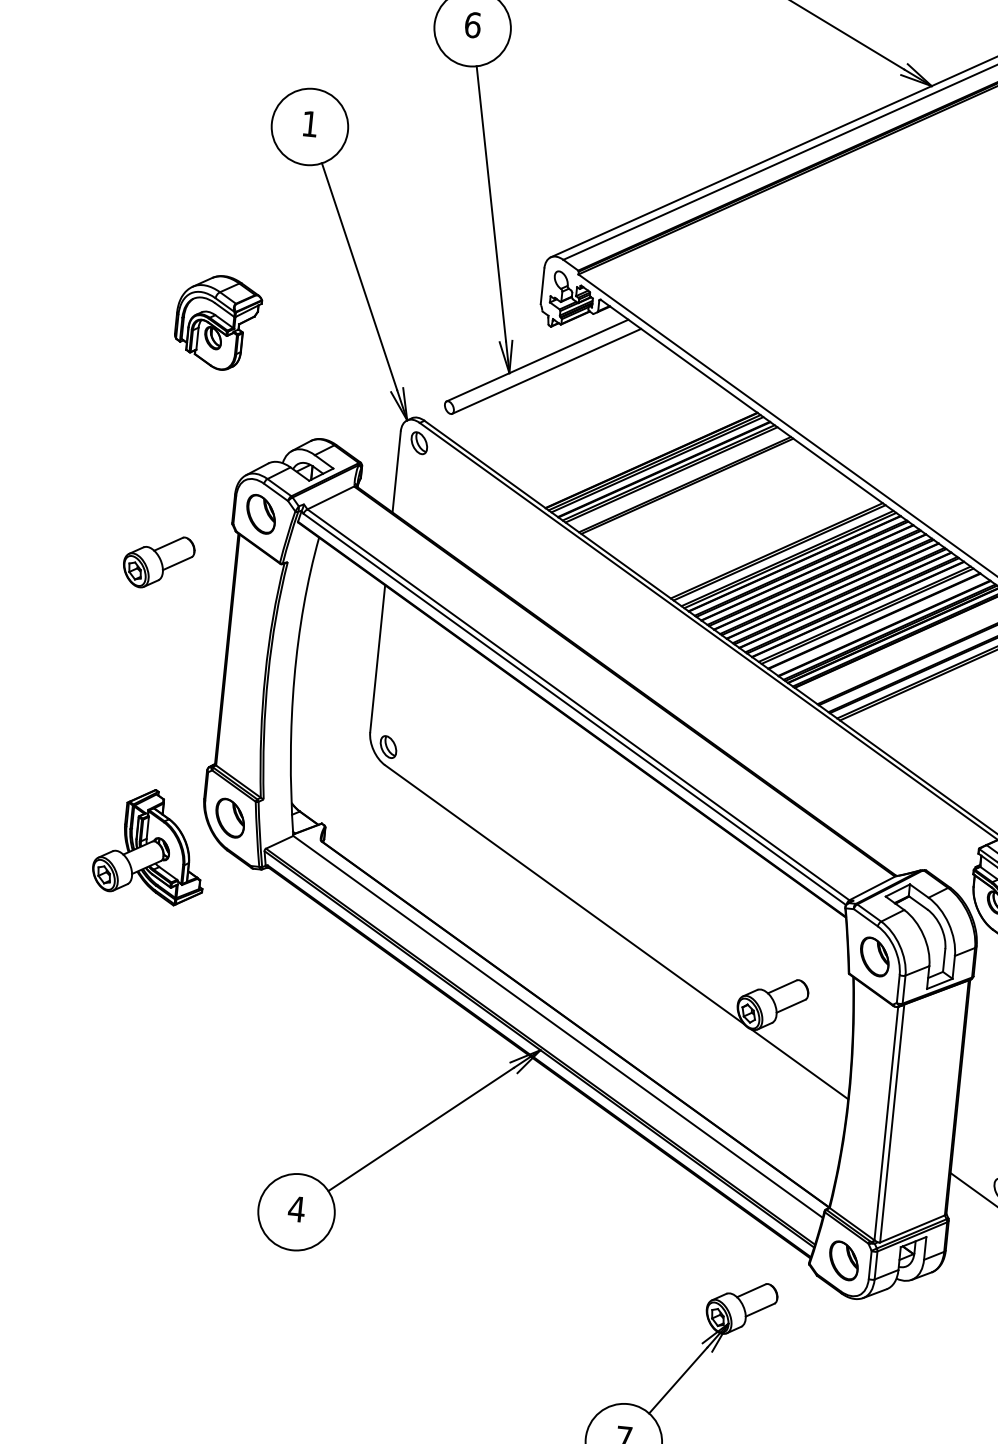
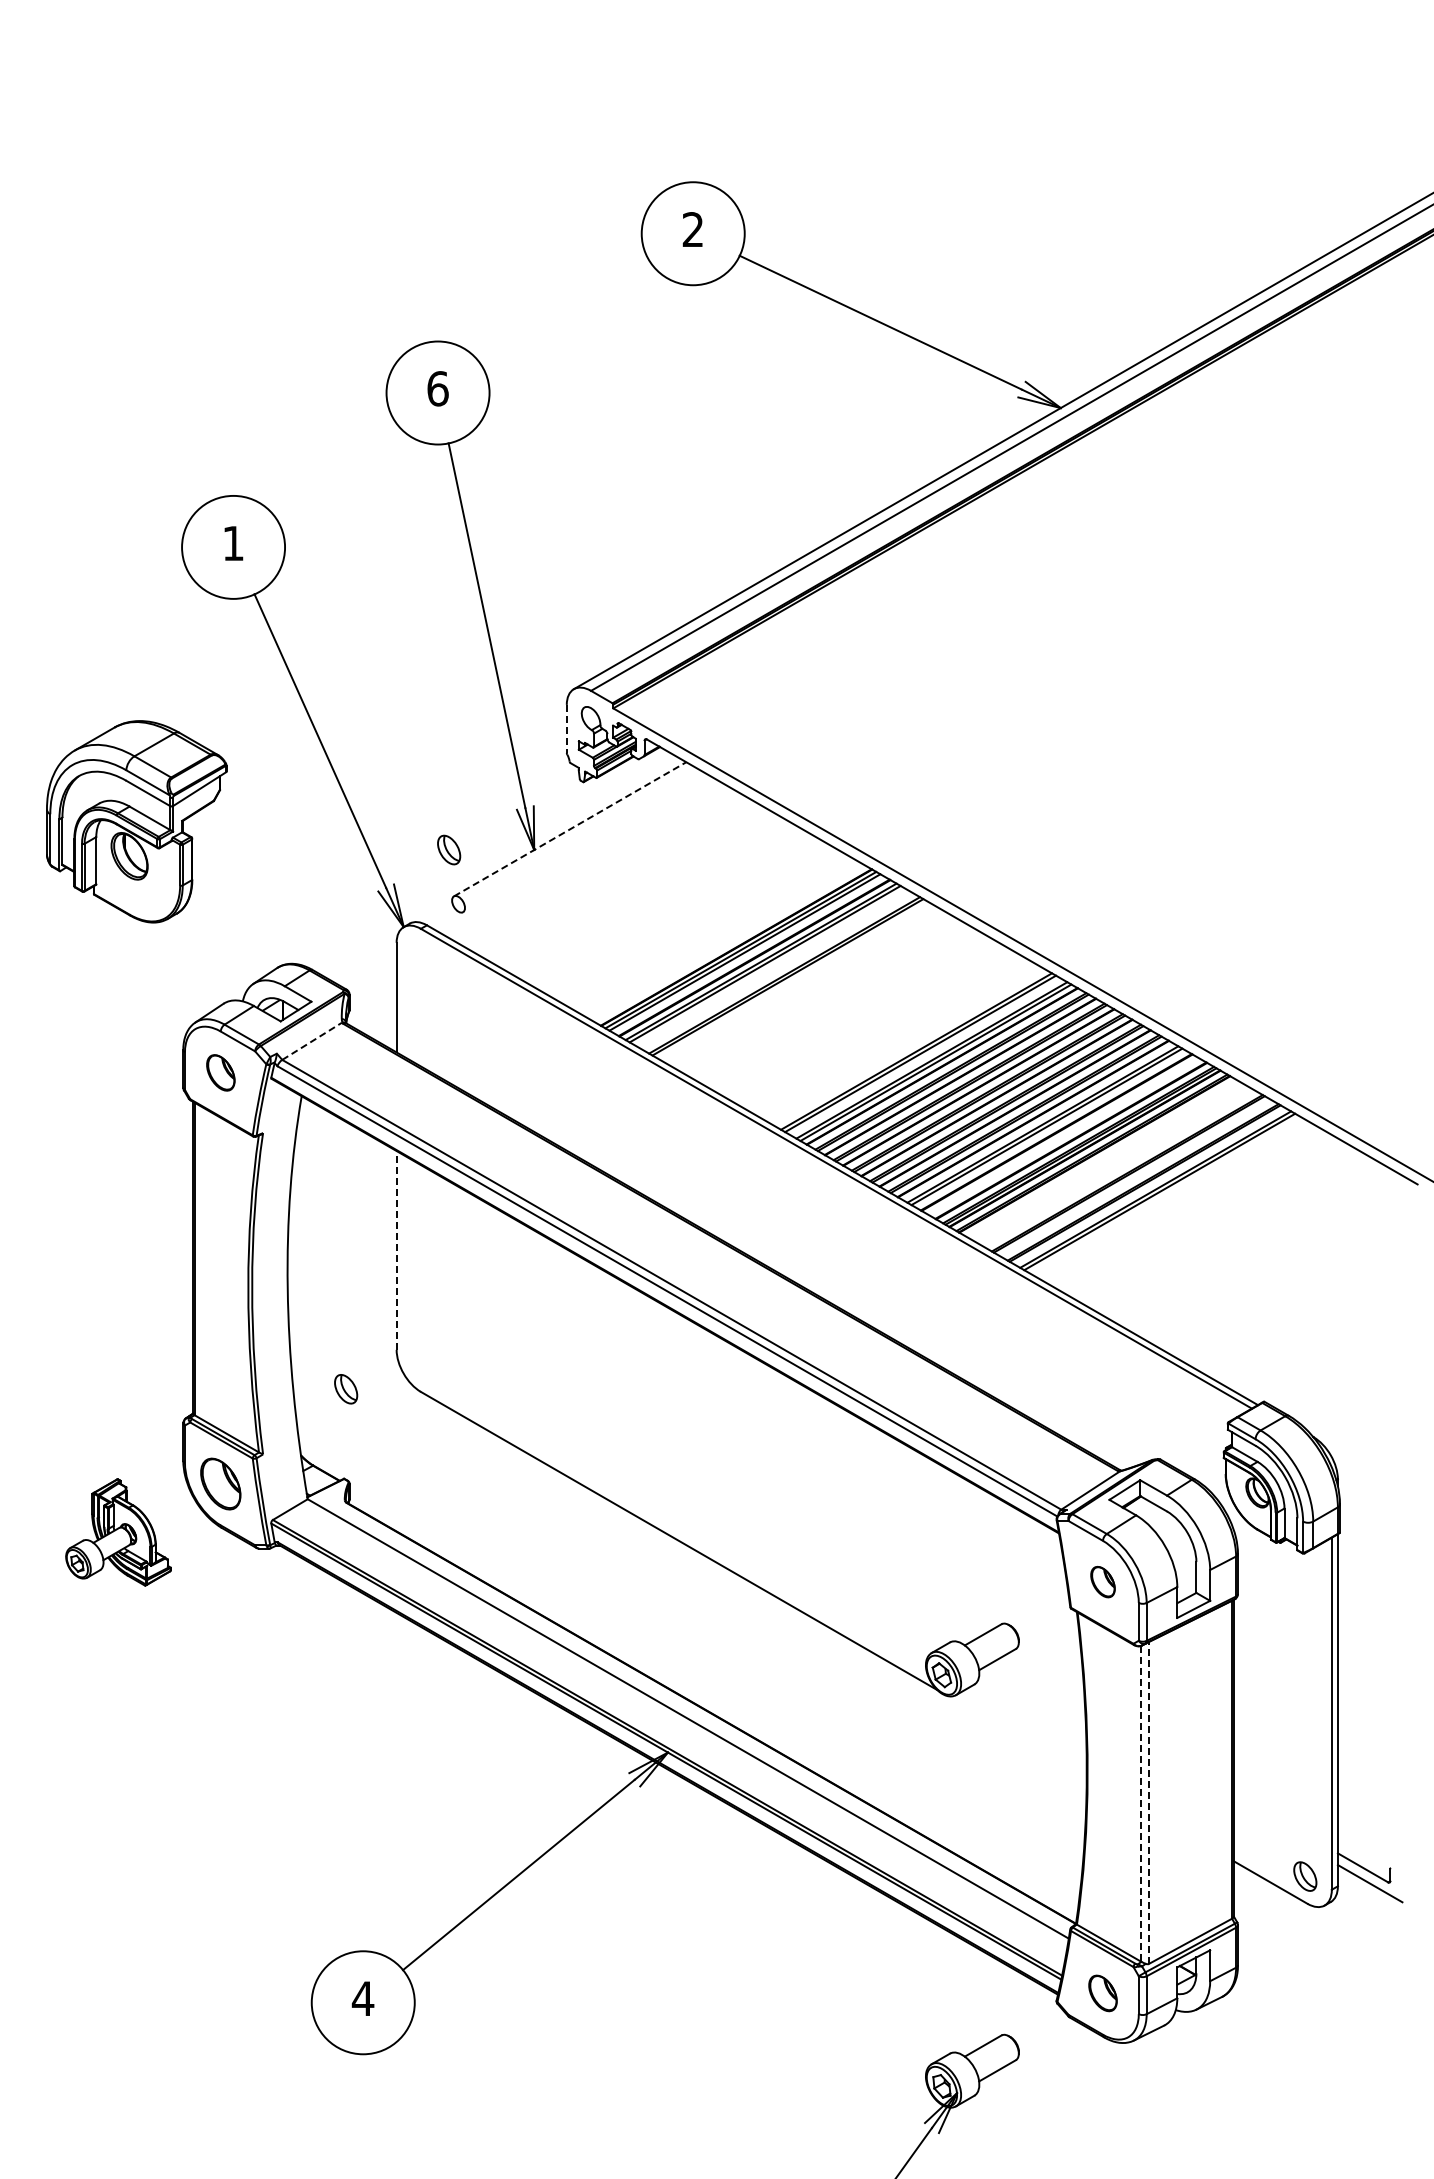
line: (542, 285) -> (566, 728), solid -> dashed
part: (218, 322) -> (137, 821), size x1.6
line: (537, 360) -> (570, 829), solid -> dashed
line: (546, 371) -> (583, 842), removed
part: (419, 442) -> (449, 849), moved
line: (331, 498) -> (312, 1041), solid -> dashed
part: (260, 514) -> (220, 1072), size x0.7
part: (158, 561) -> (89, 1150), removed
line: (377, 658) -> (396, 1249), solid -> dashed
part: (388, 747) -> (346, 1389), moved
part: (150, 846) -> (118, 1532), size x0.7
part: (874, 956) -> (1102, 1581), size x0.6
line: (799, 1064) -> (1016, 1736), removed
line: (886, 1123) -> (1141, 1803), solid -> dashed
line: (892, 1123) -> (1149, 1802), solid -> dashed
part: (843, 1260) -> (1102, 1993), size x0.7

